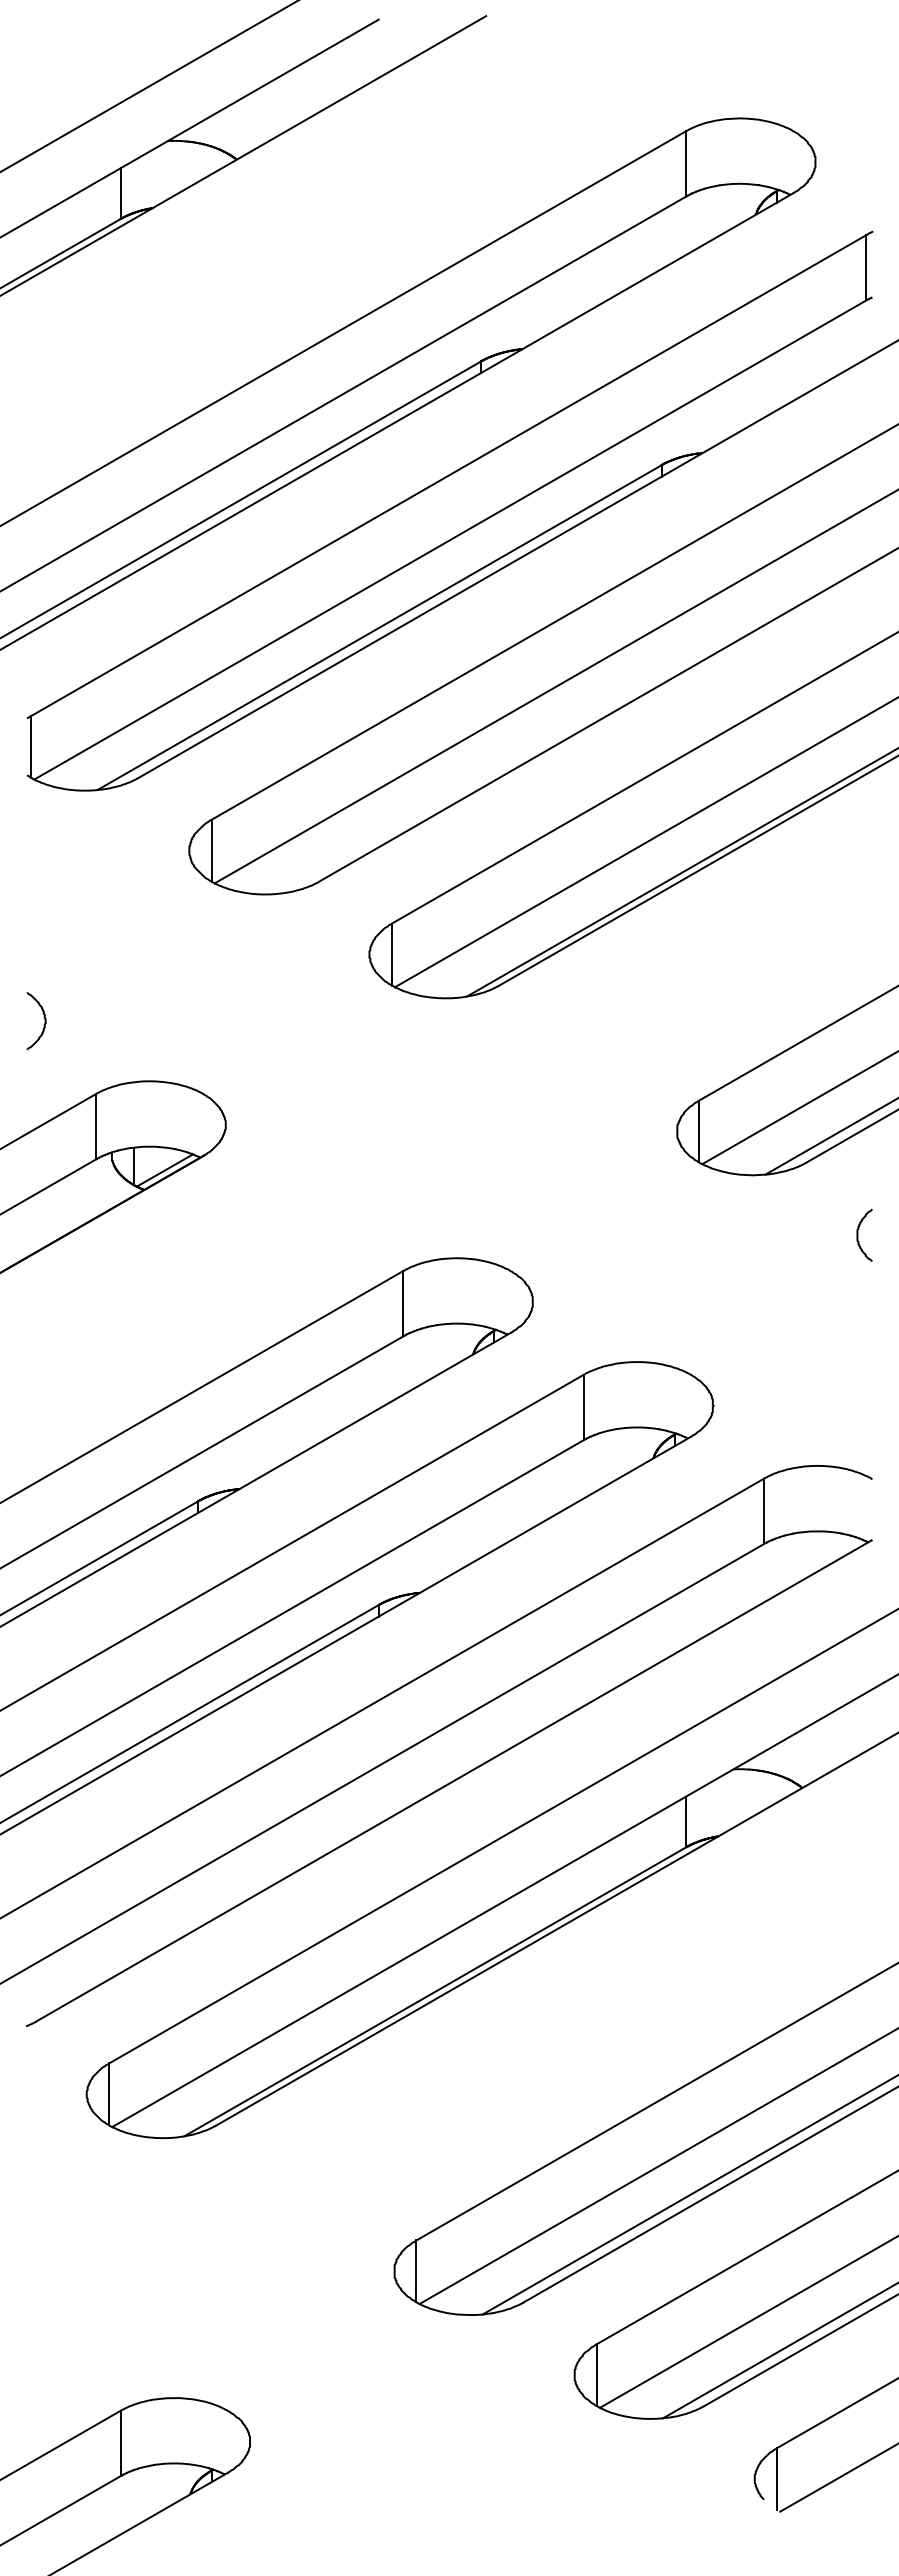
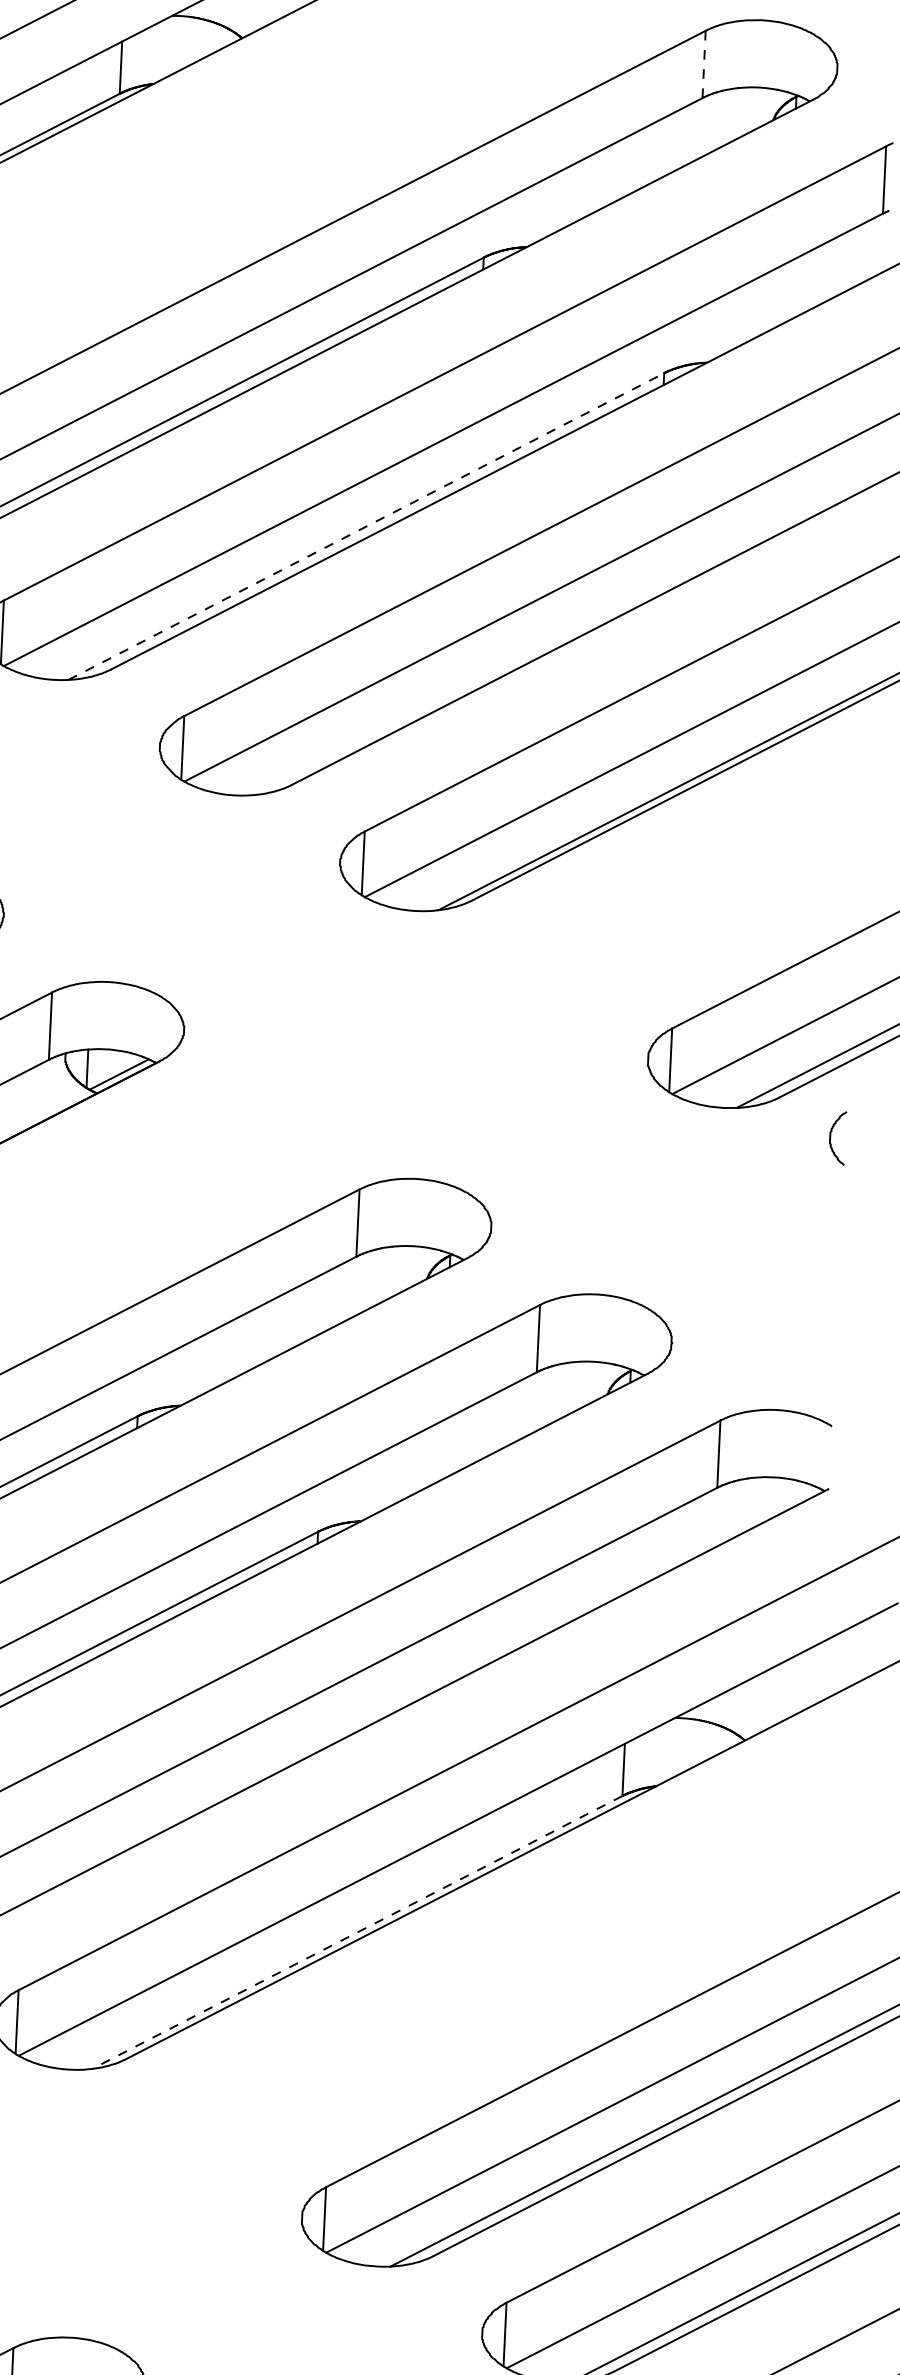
line: (686, 163) -> (704, 64), solid -> dashed
line: (379, 627) -> (366, 526), solid -> dashed
curve: (858, 1234) -> (831, 1136), moved
line: (435, 1991) -> (357, 1932), solid -> dashed

